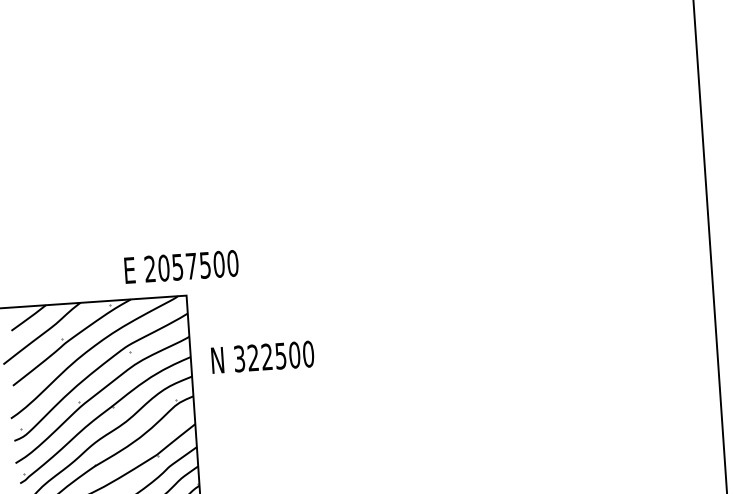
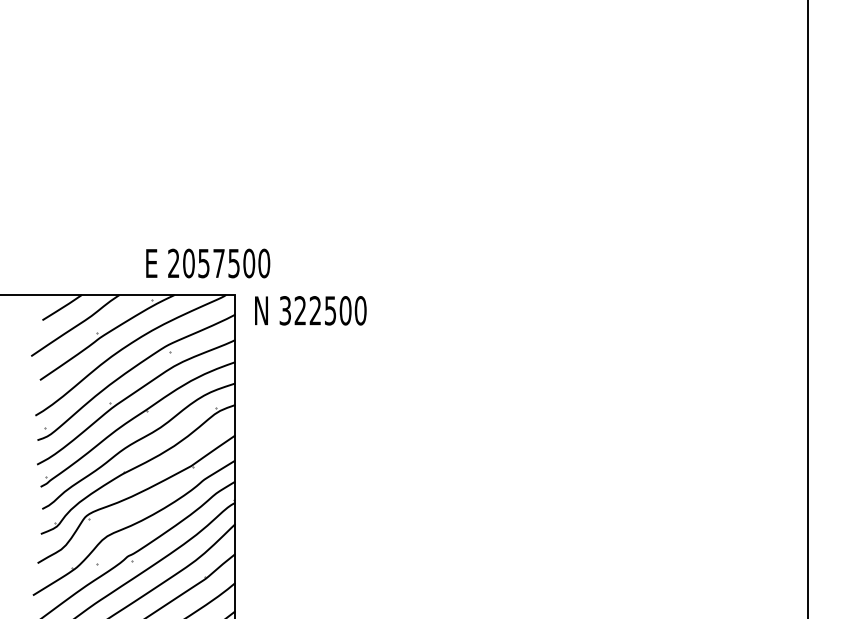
text: (181, 266) -> (208, 263), moved
text: (262, 357) -> (310, 310), moved

